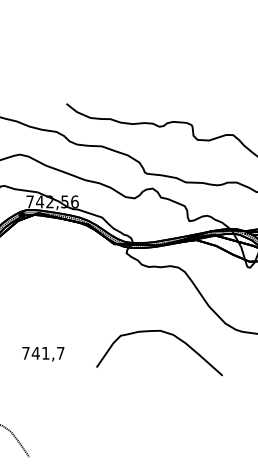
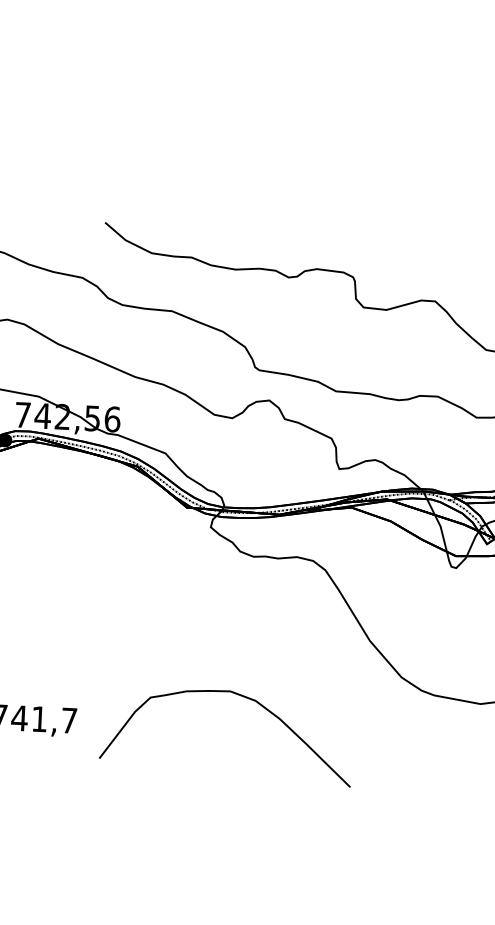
curve: (165, 333) -> (240, 697), moved

